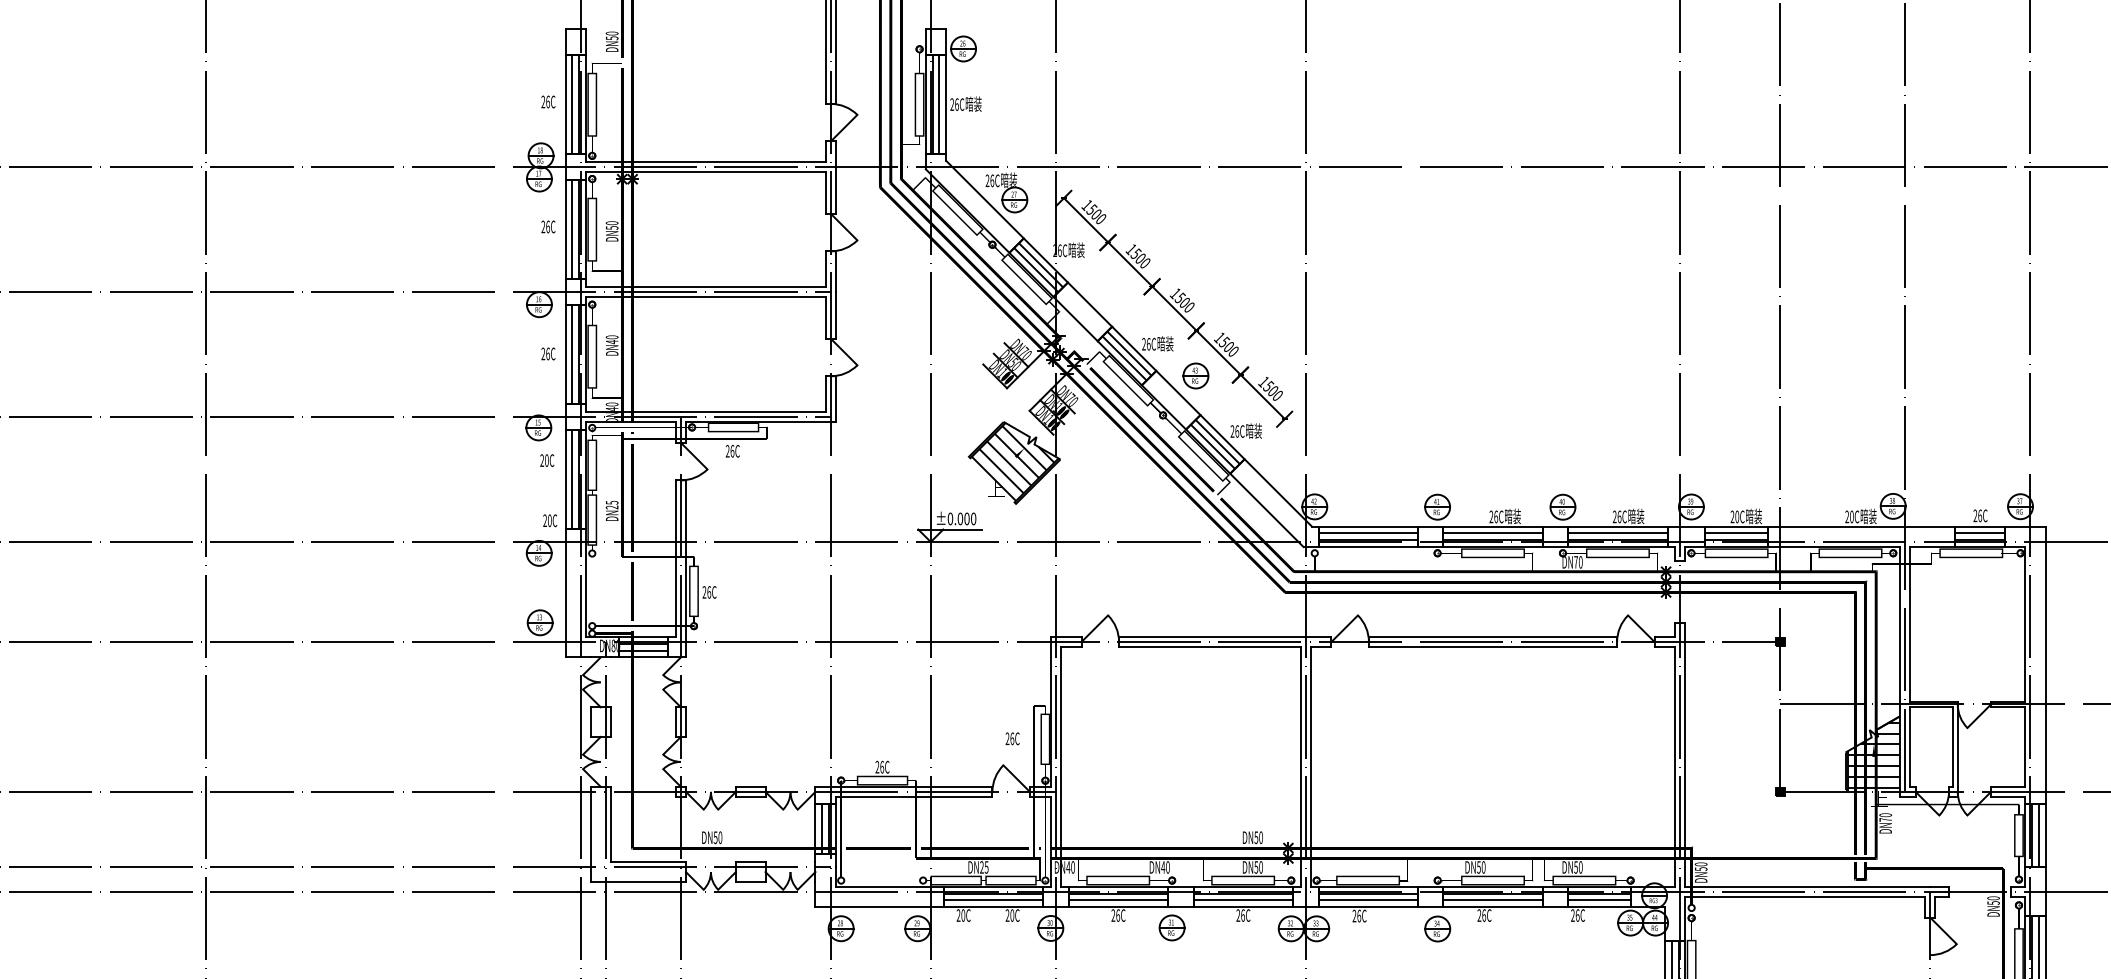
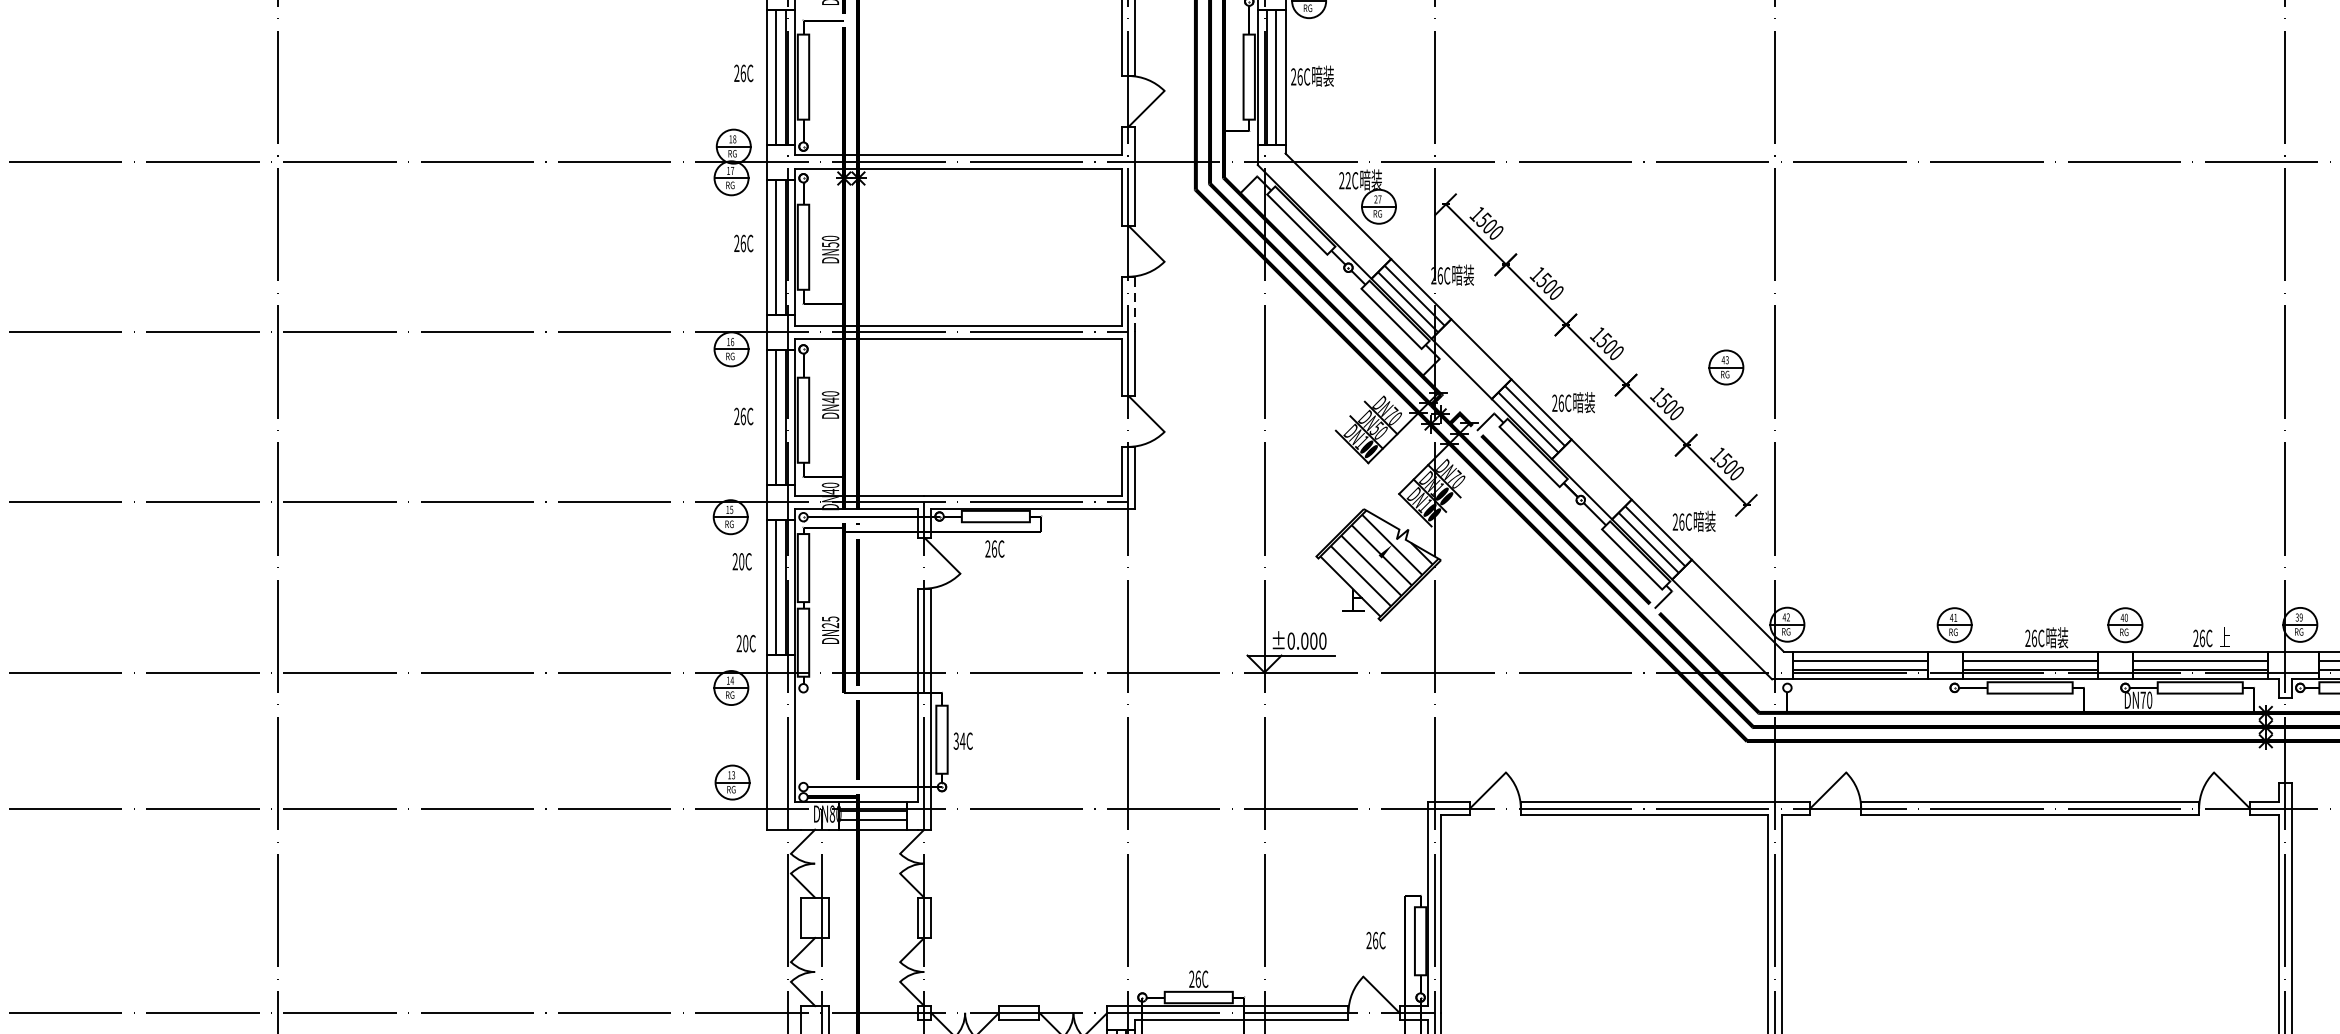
text: (992, 180) -> (1348, 180), 26C -> 22C
line: (835, 271) -> (1134, 304), solid -> dashed
part: (1195, 375) -> (1725, 366), moved
text: (1636, 516) -> (2225, 637), 暗装 -> 上
text: (706, 592) -> (959, 741), 26C -> 34C

